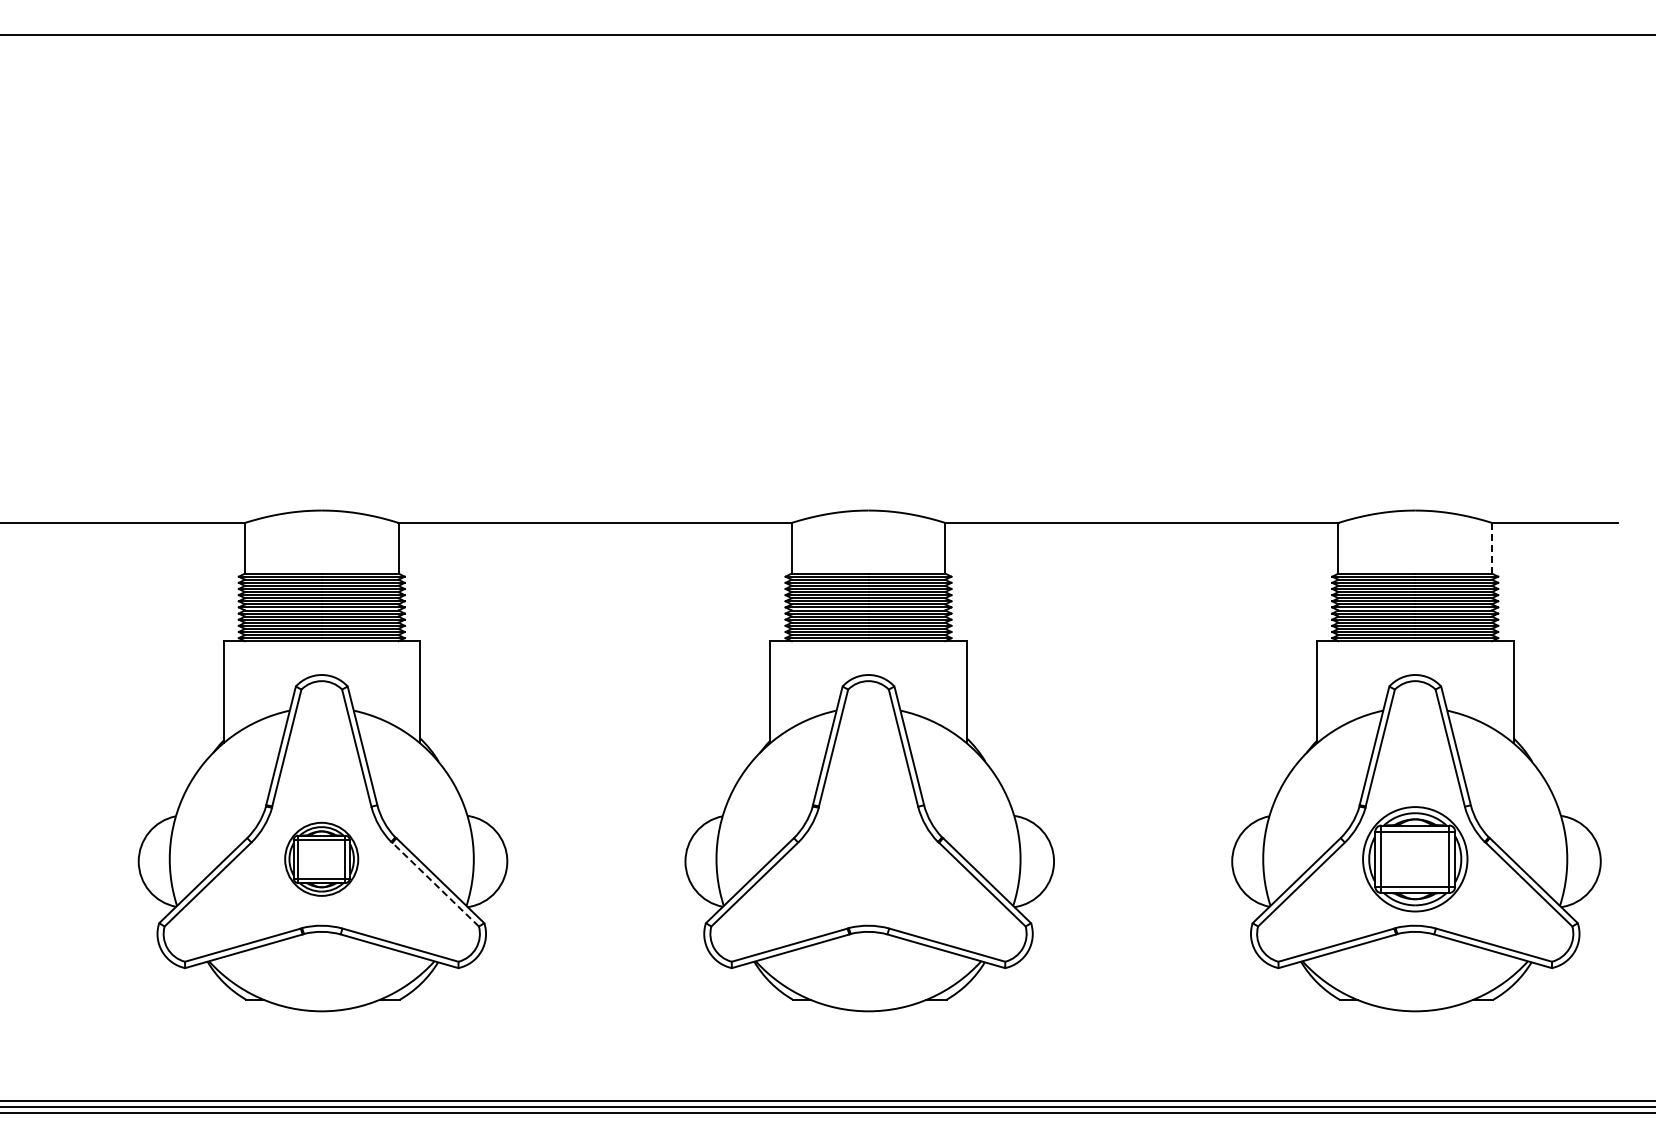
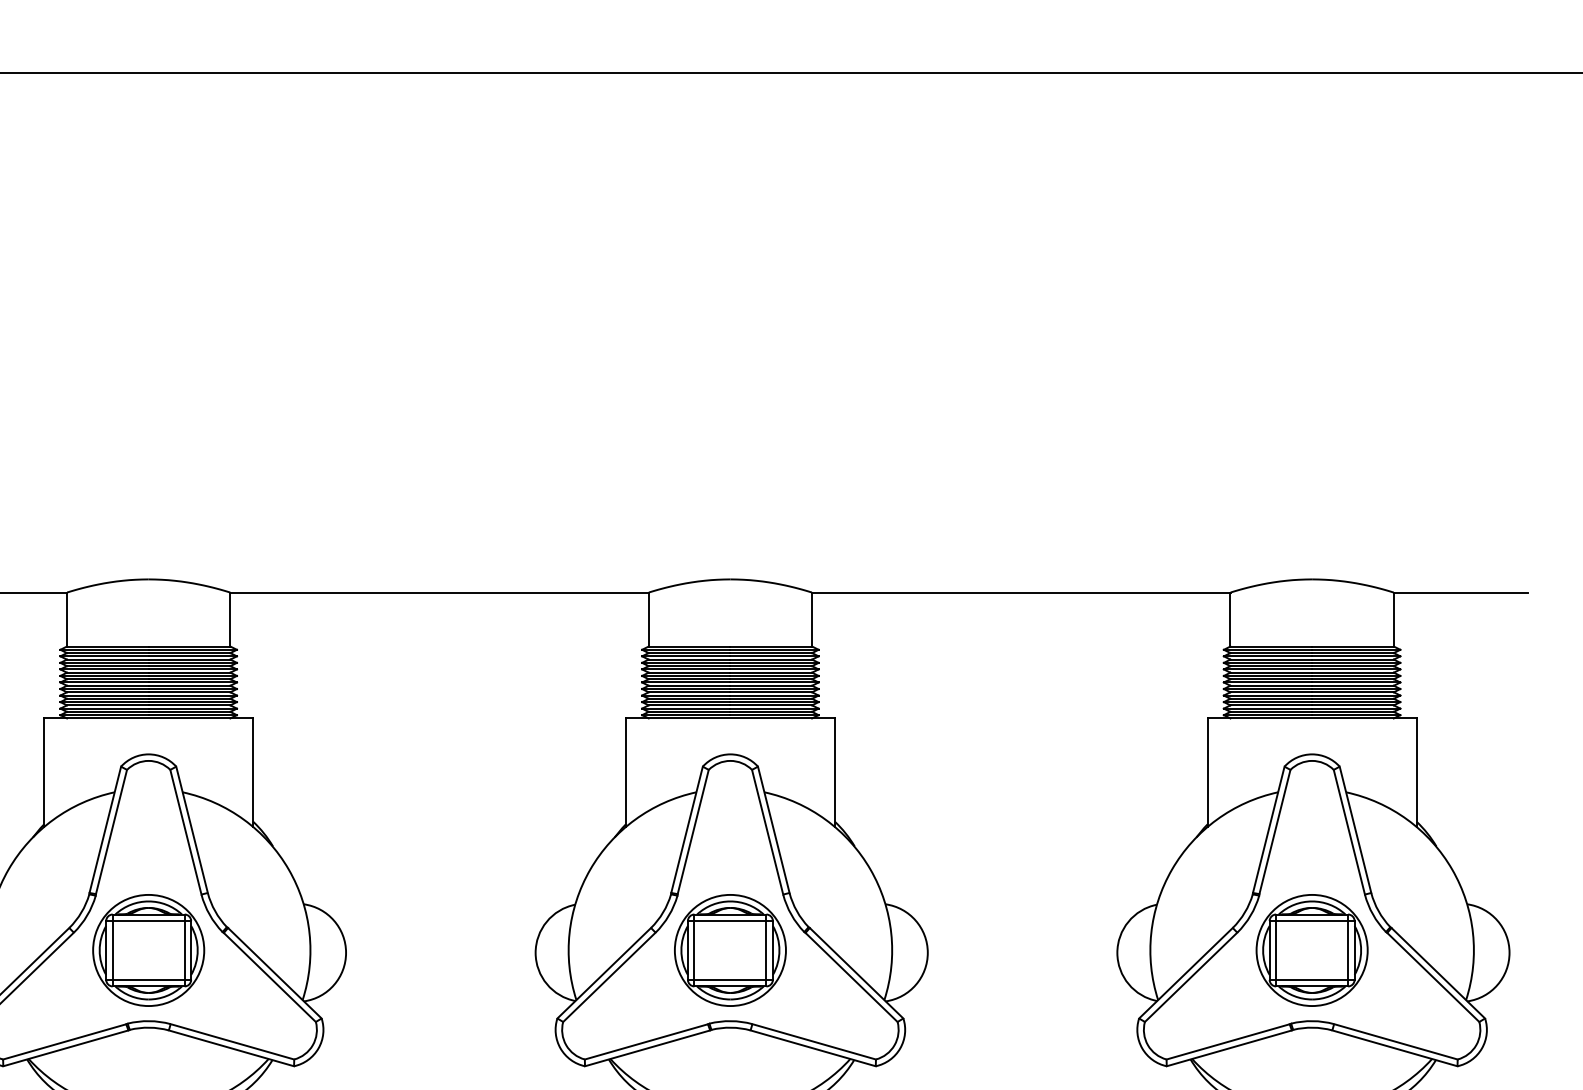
line: (1492, 547) -> (1394, 618), dashed -> solid
part: (321, 859) -> (148, 950), size x1.43
part: (868, 859) -> (730, 950), added
line: (435, 884) -> (269, 977), dashed -> solid

